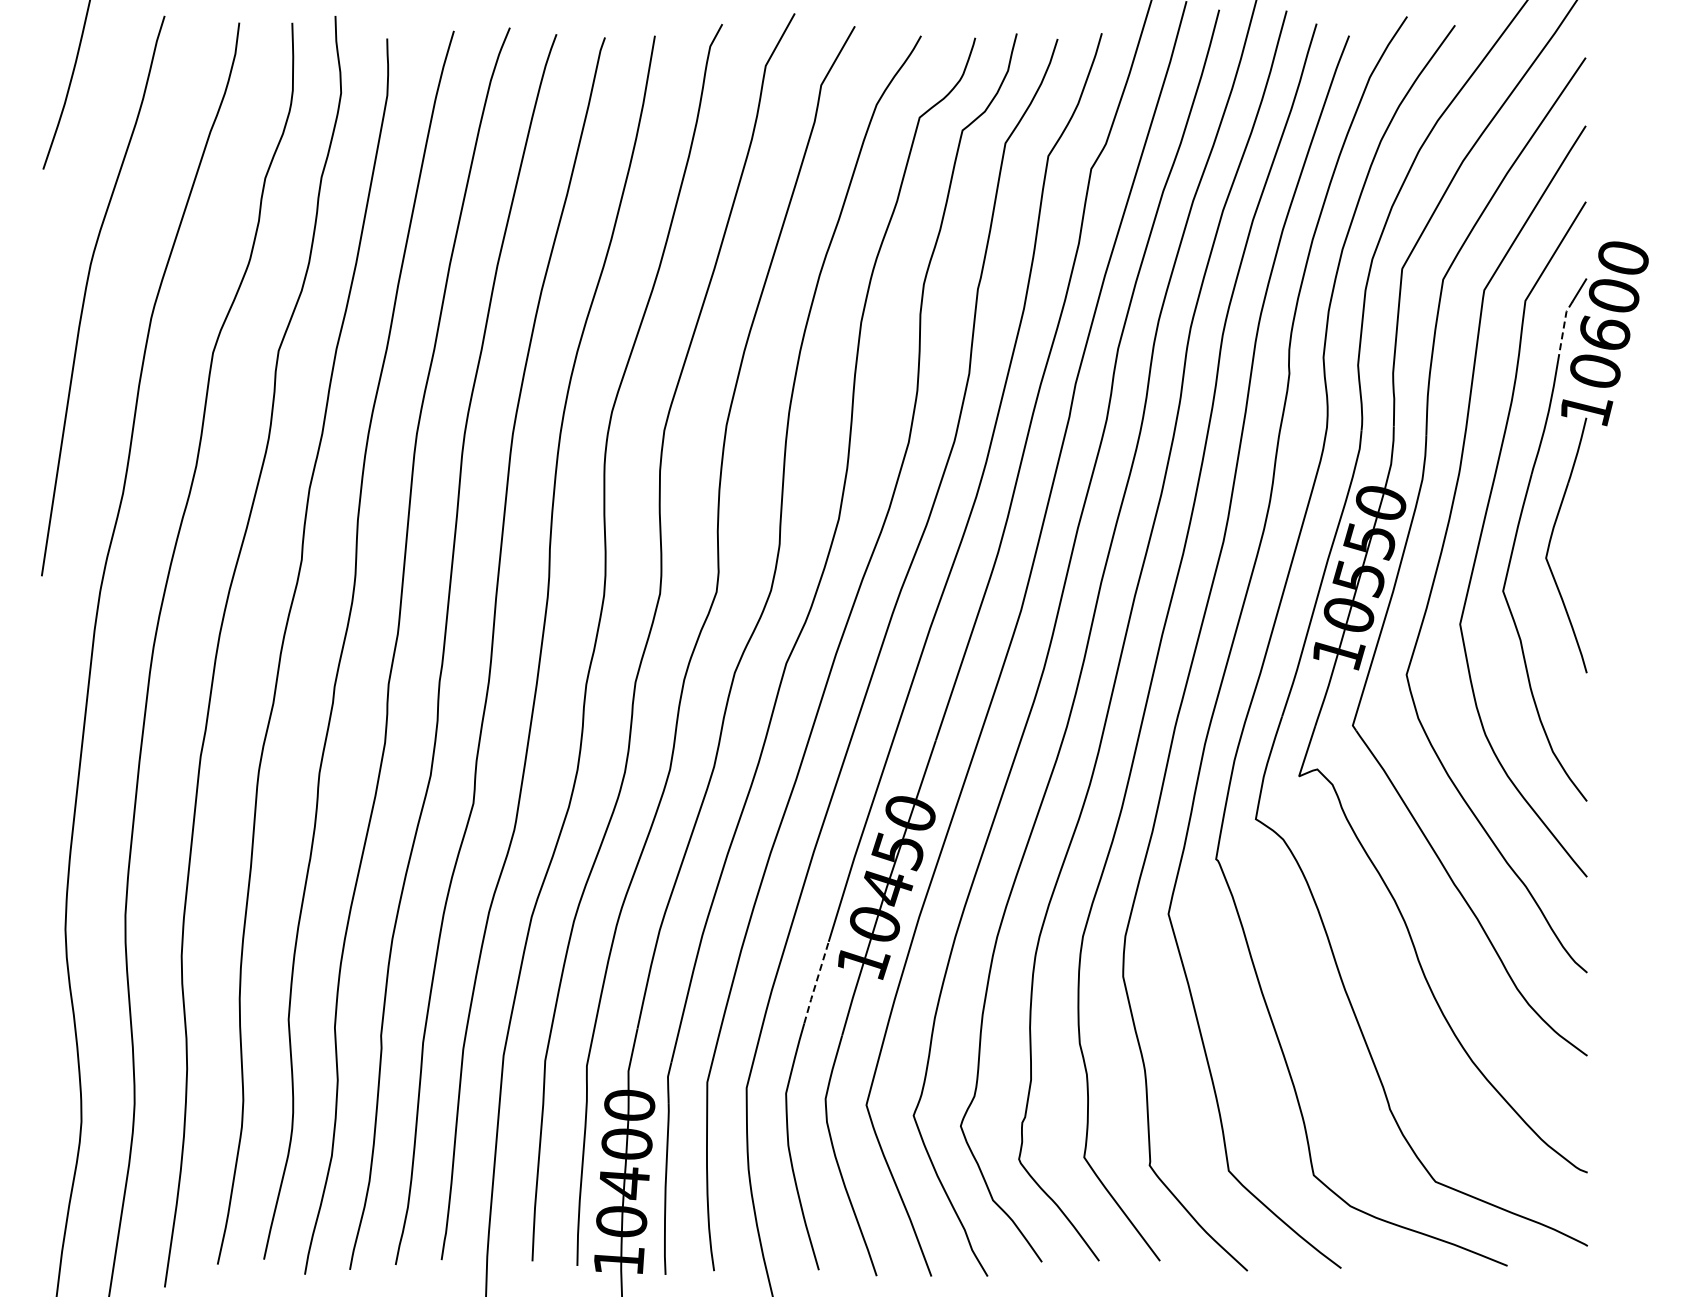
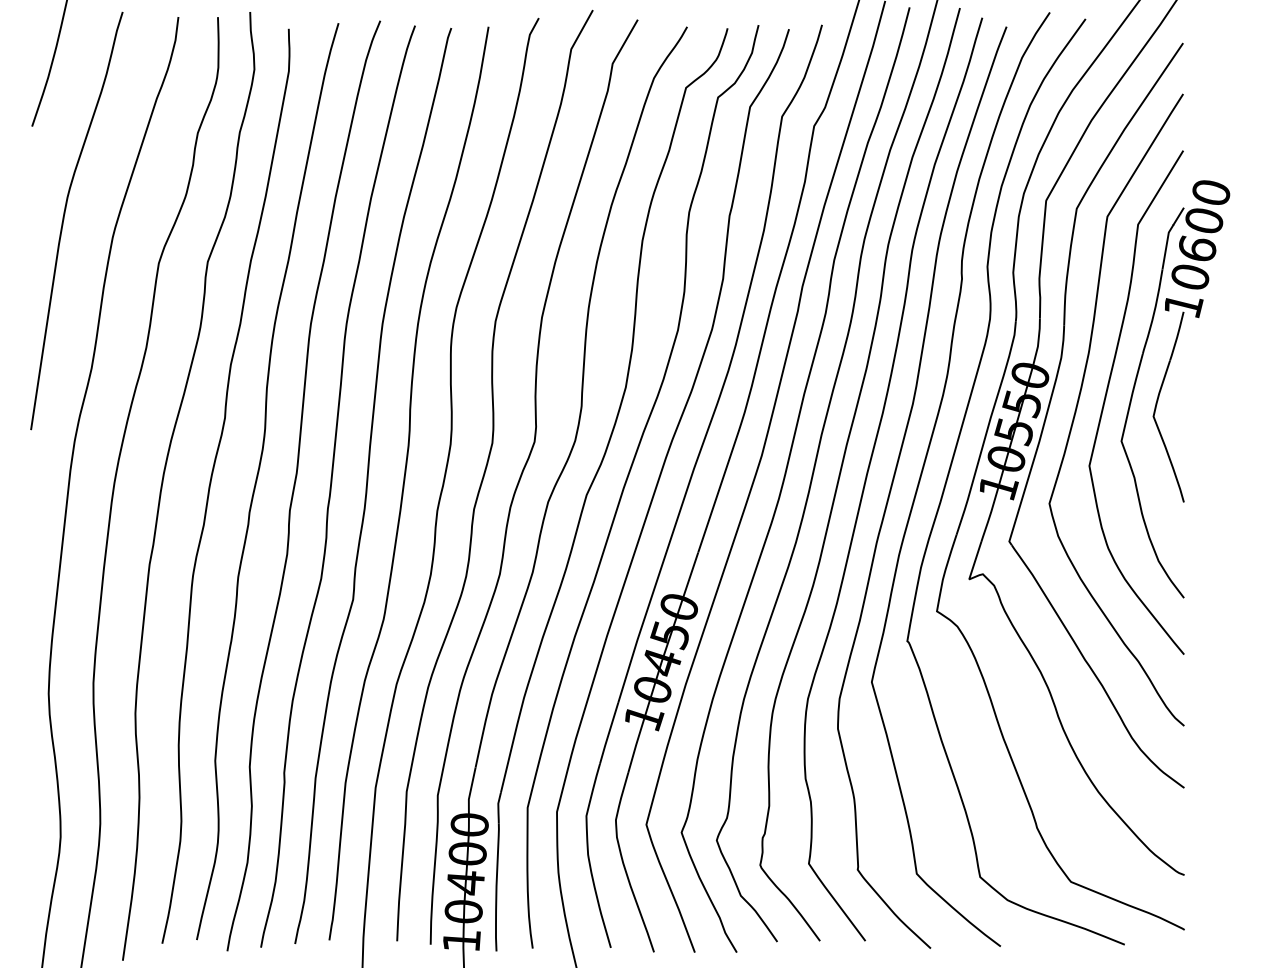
line: (1563, 328) -> (1166, 245), dashed -> solid
line: (816, 982) -> (609, 733), dashed -> solid

